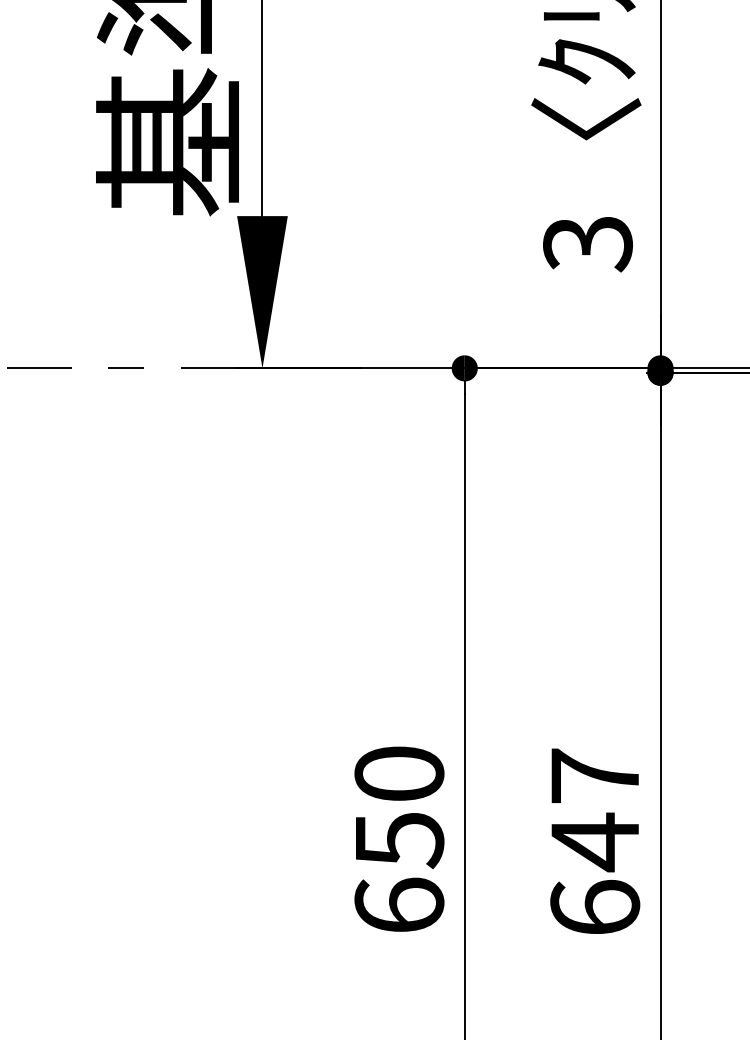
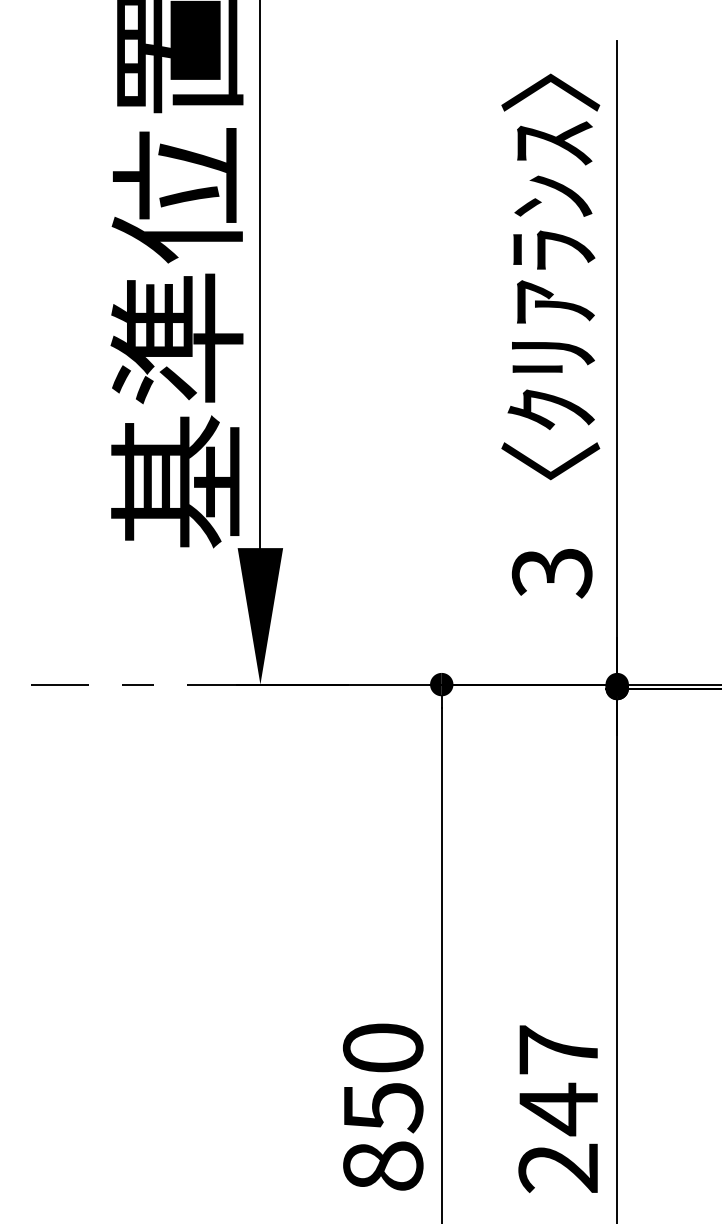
text: (398, 904) -> (382, 1165), 650 -> 850
text: (595, 908) -> (558, 1168), 647 -> 247

